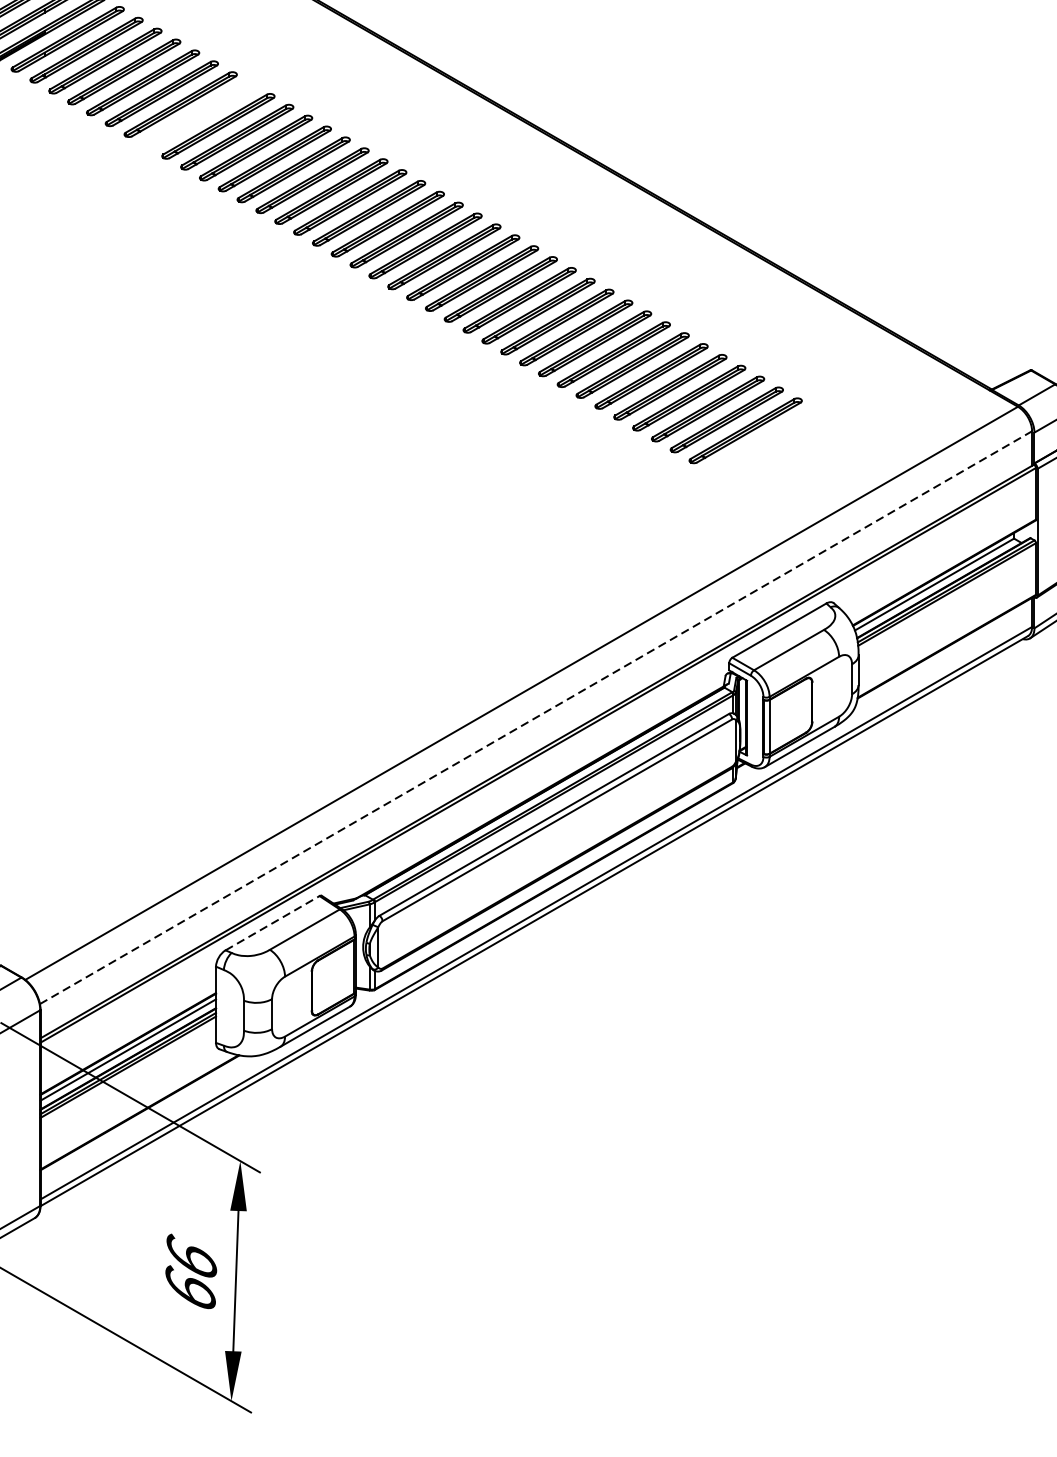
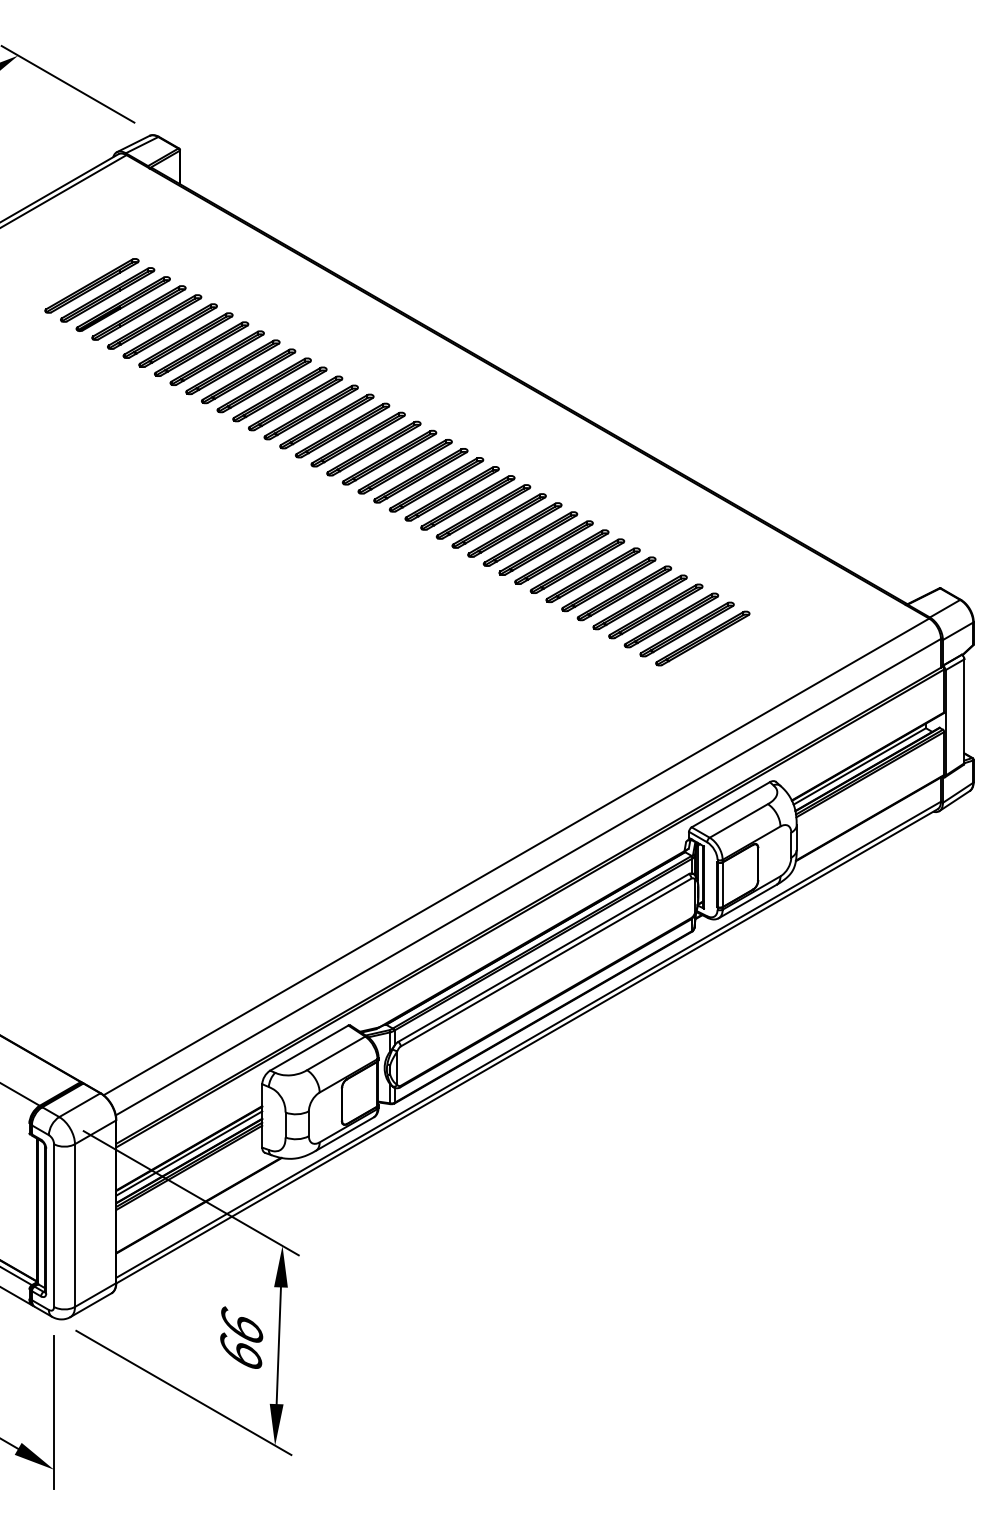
part: (199, 115) -> (248, 376), added
line: (536, 716) -> (528, 876), dashed -> solid
line: (272, 922) -> (309, 1047), dashed -> solid

